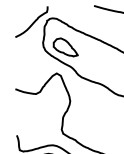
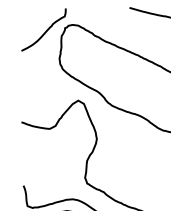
part: (65, 47) -> (90, 64), removed

